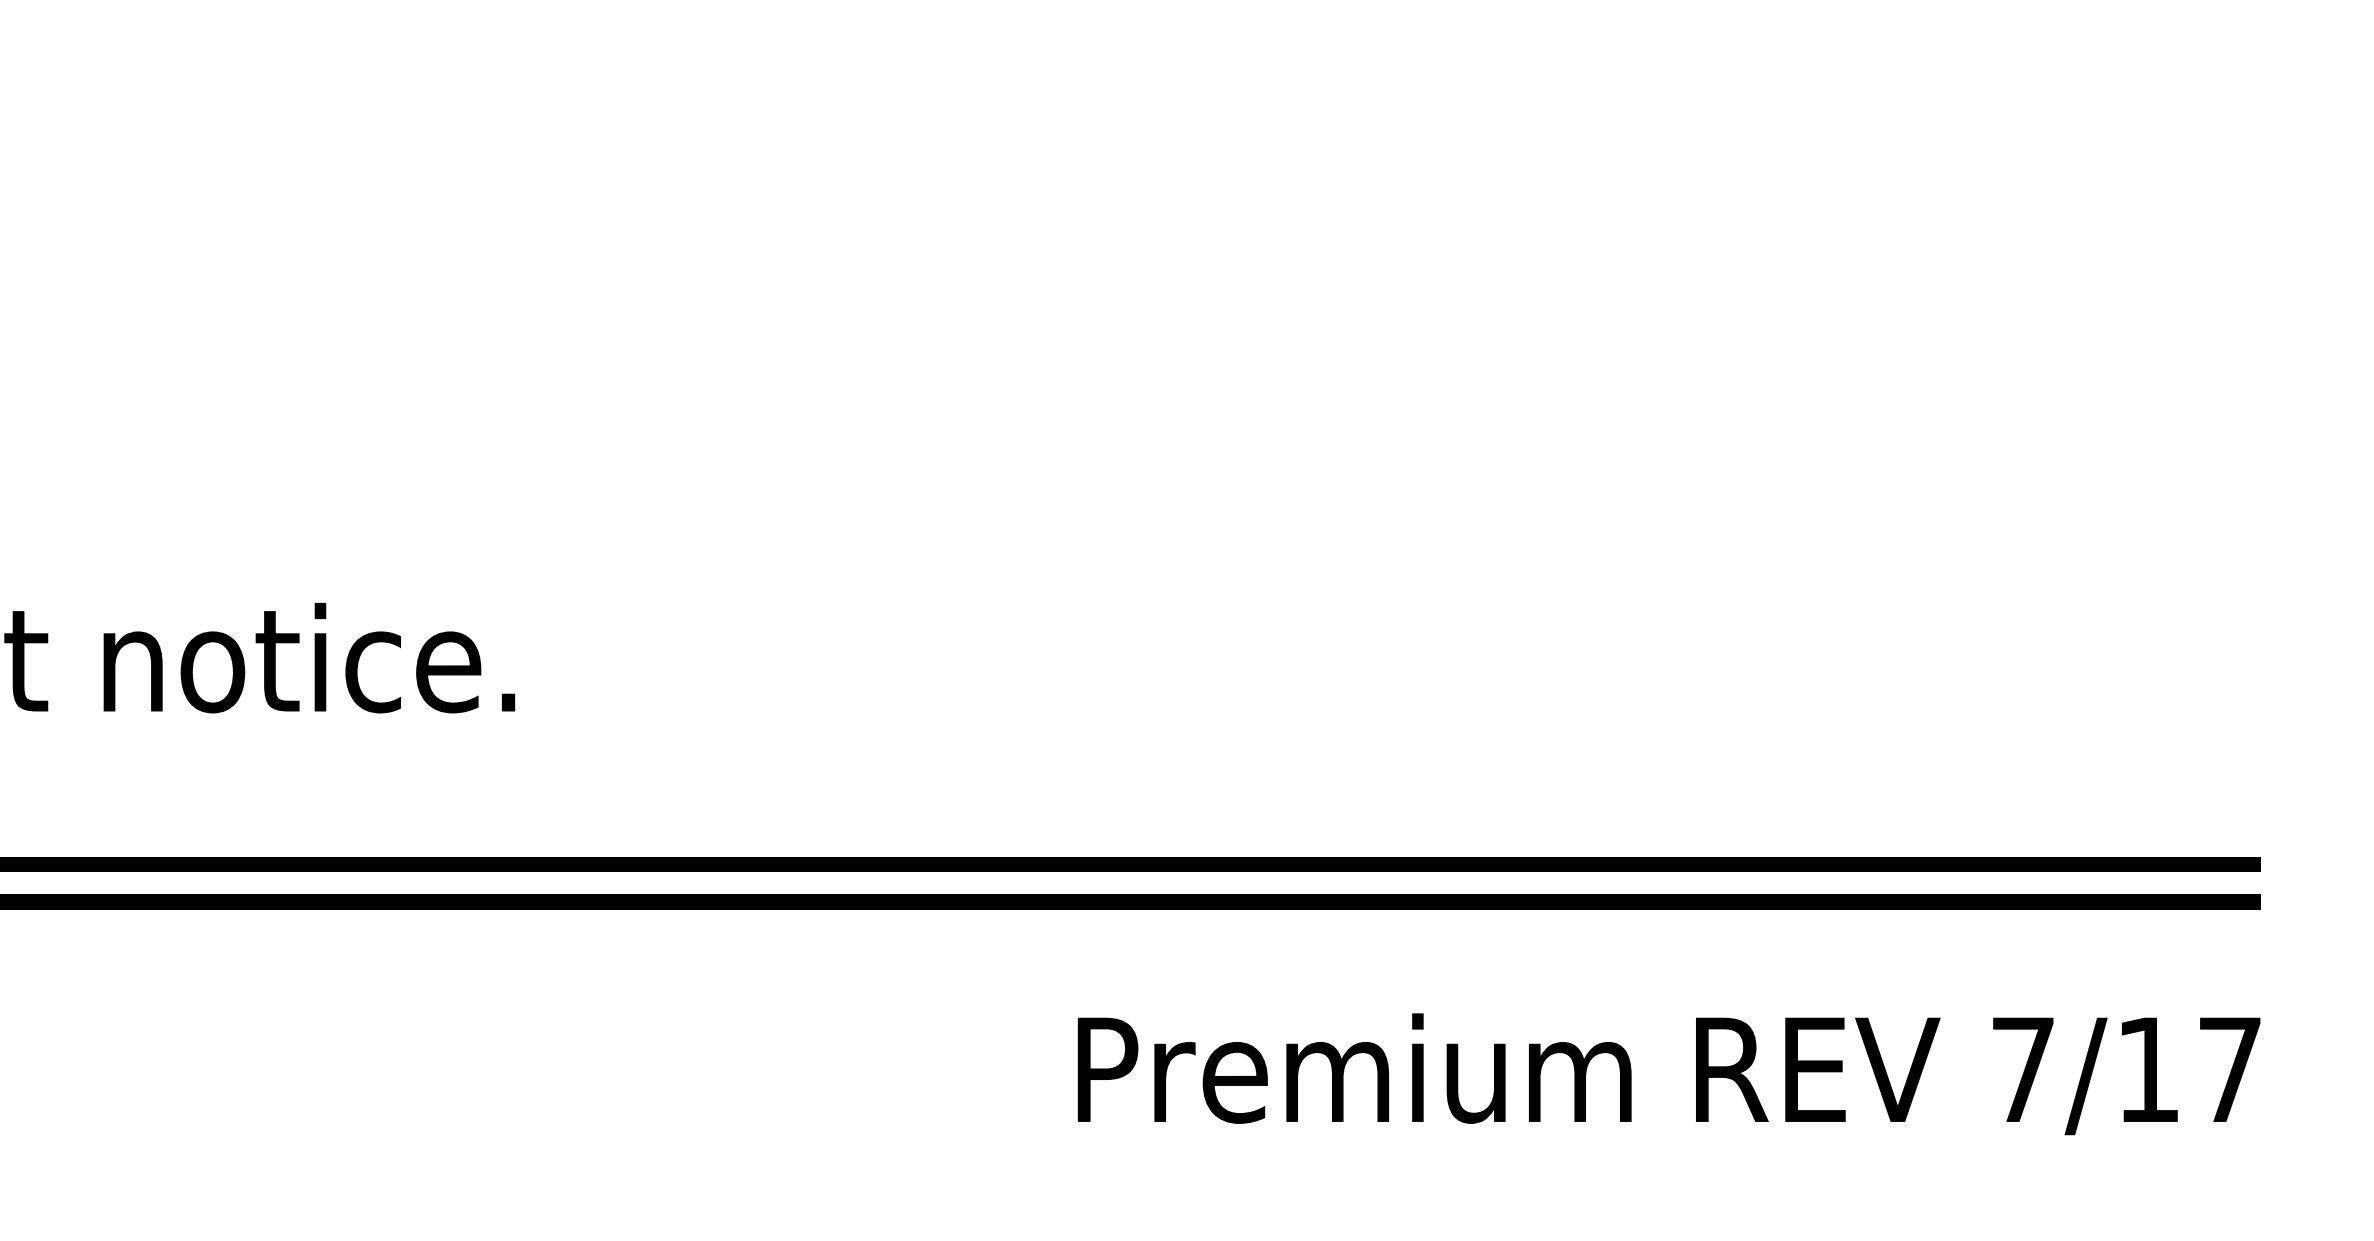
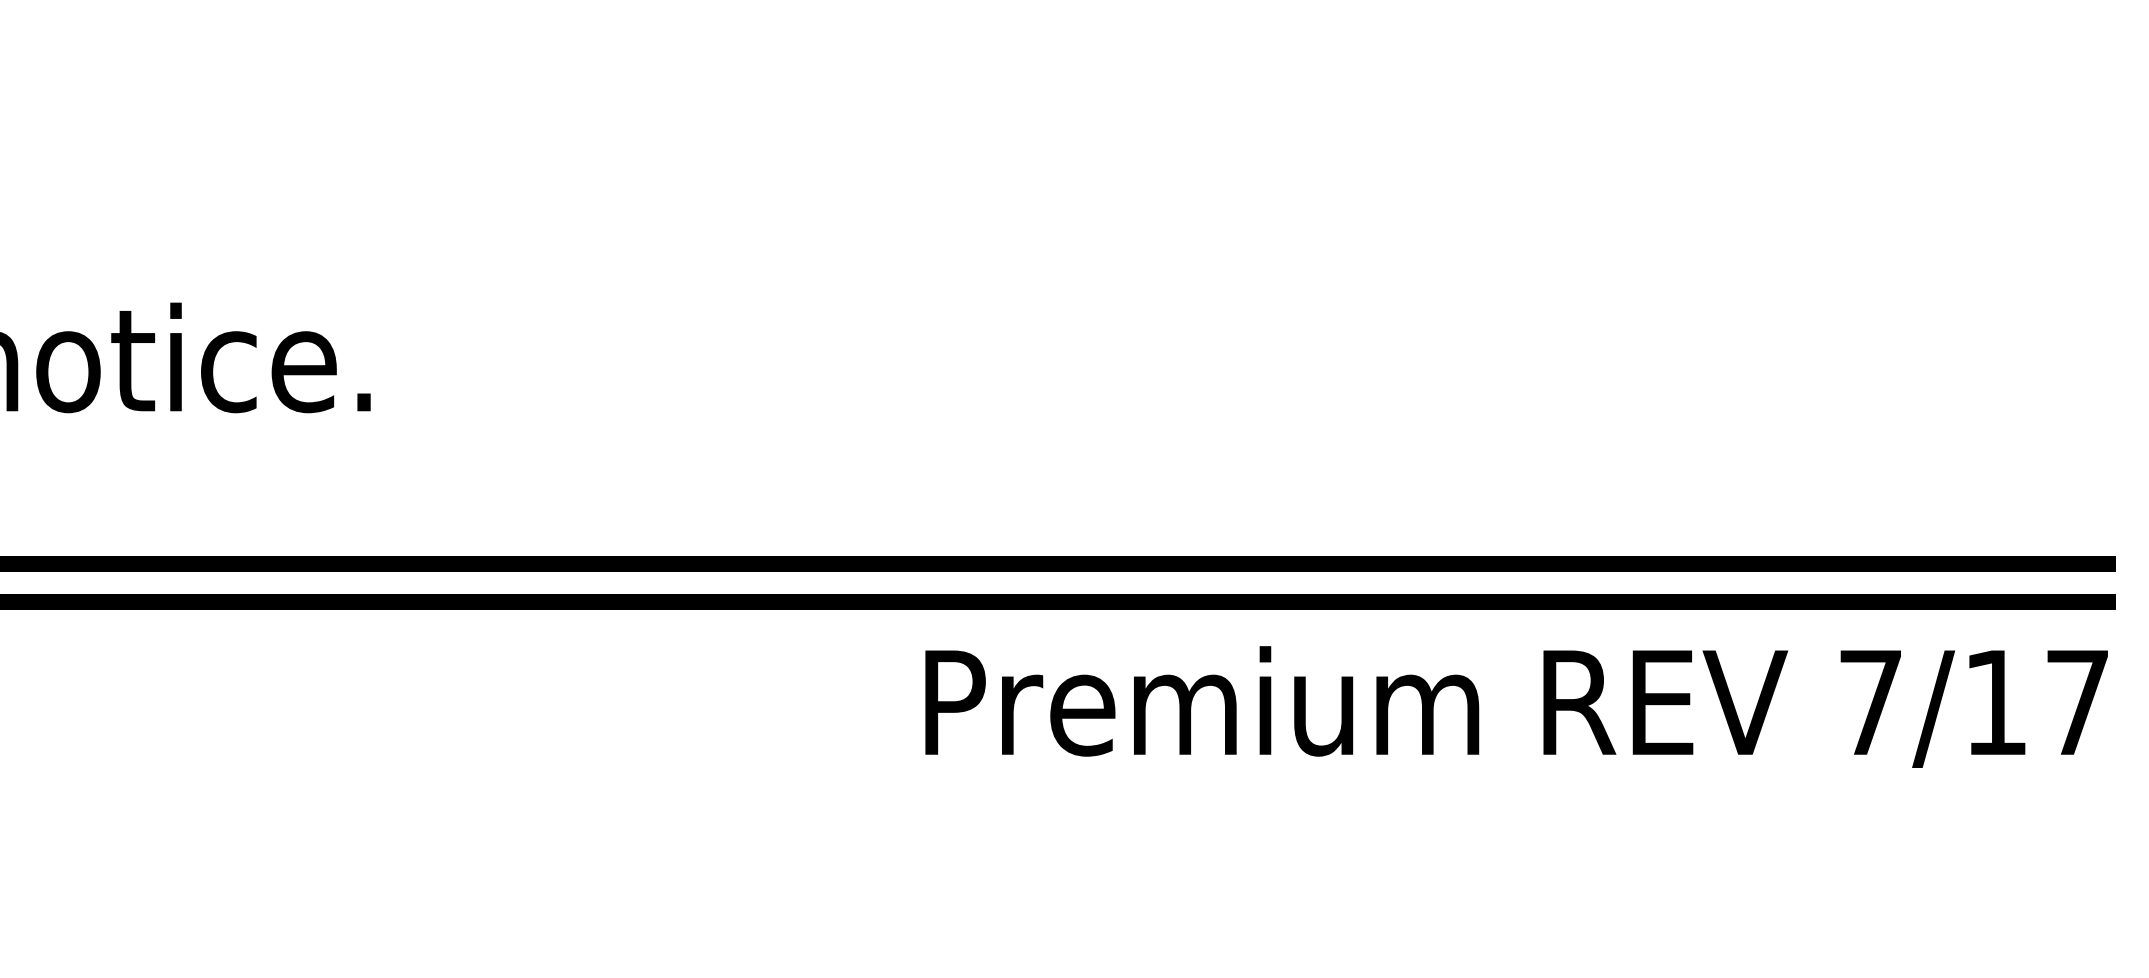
text: (1668, 1074) -> (1516, 707), moved

